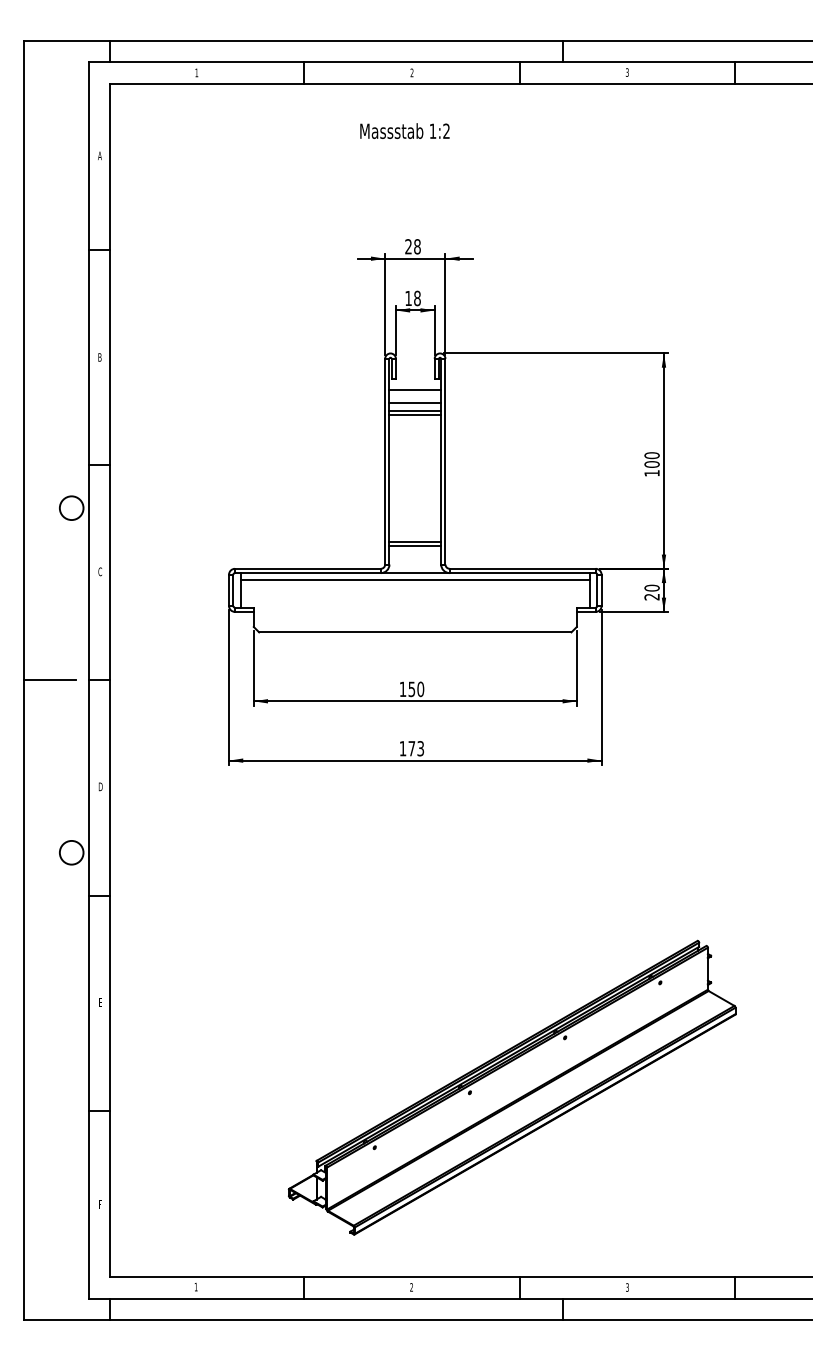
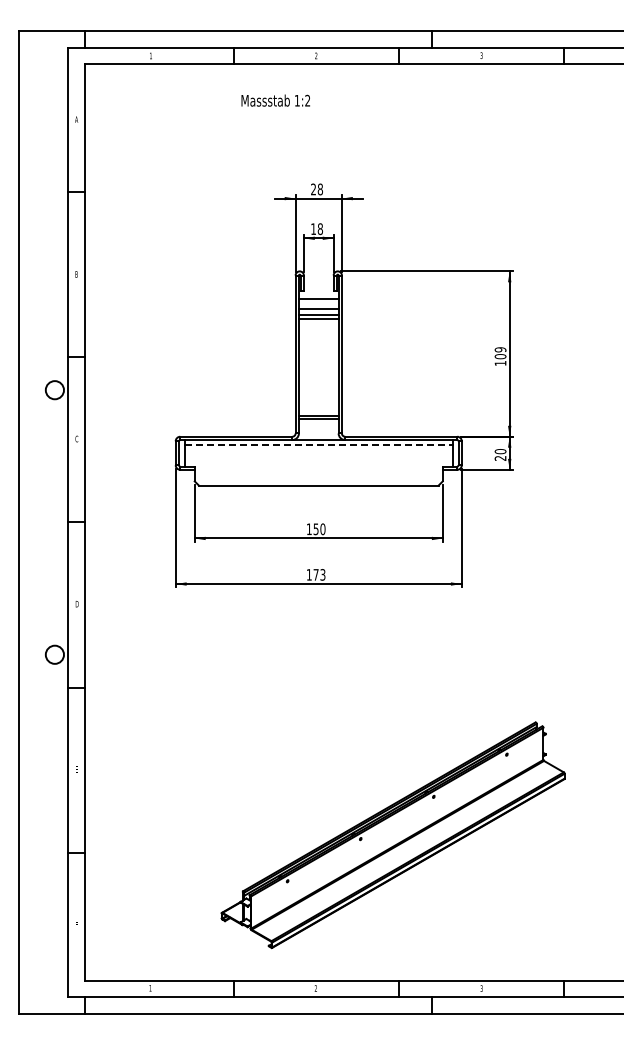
text: (404, 130) -> (275, 100), moved
text: (651, 455) -> (500, 349), 100 -> 109
line: (414, 580) -> (318, 445), solid -> dashed
line: (50, 680) -> (38, 522), removed

